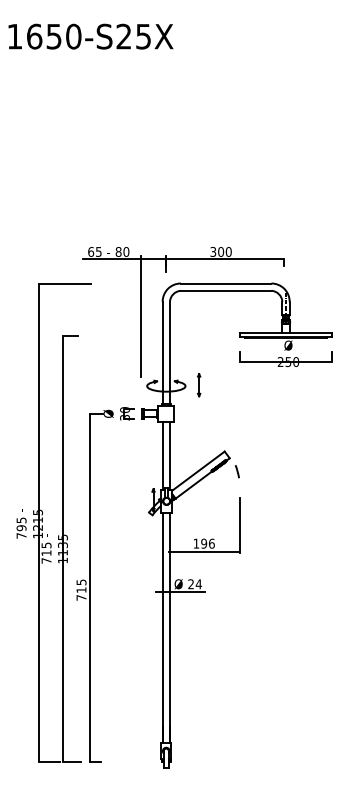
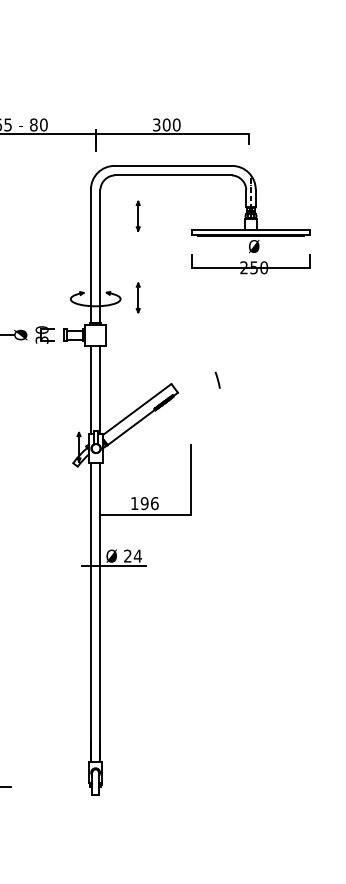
line: (141, 316) -> (63, 208), removed
part: (199, 322) -> (138, 216), added
line: (236, 471) -> (216, 380), moved

